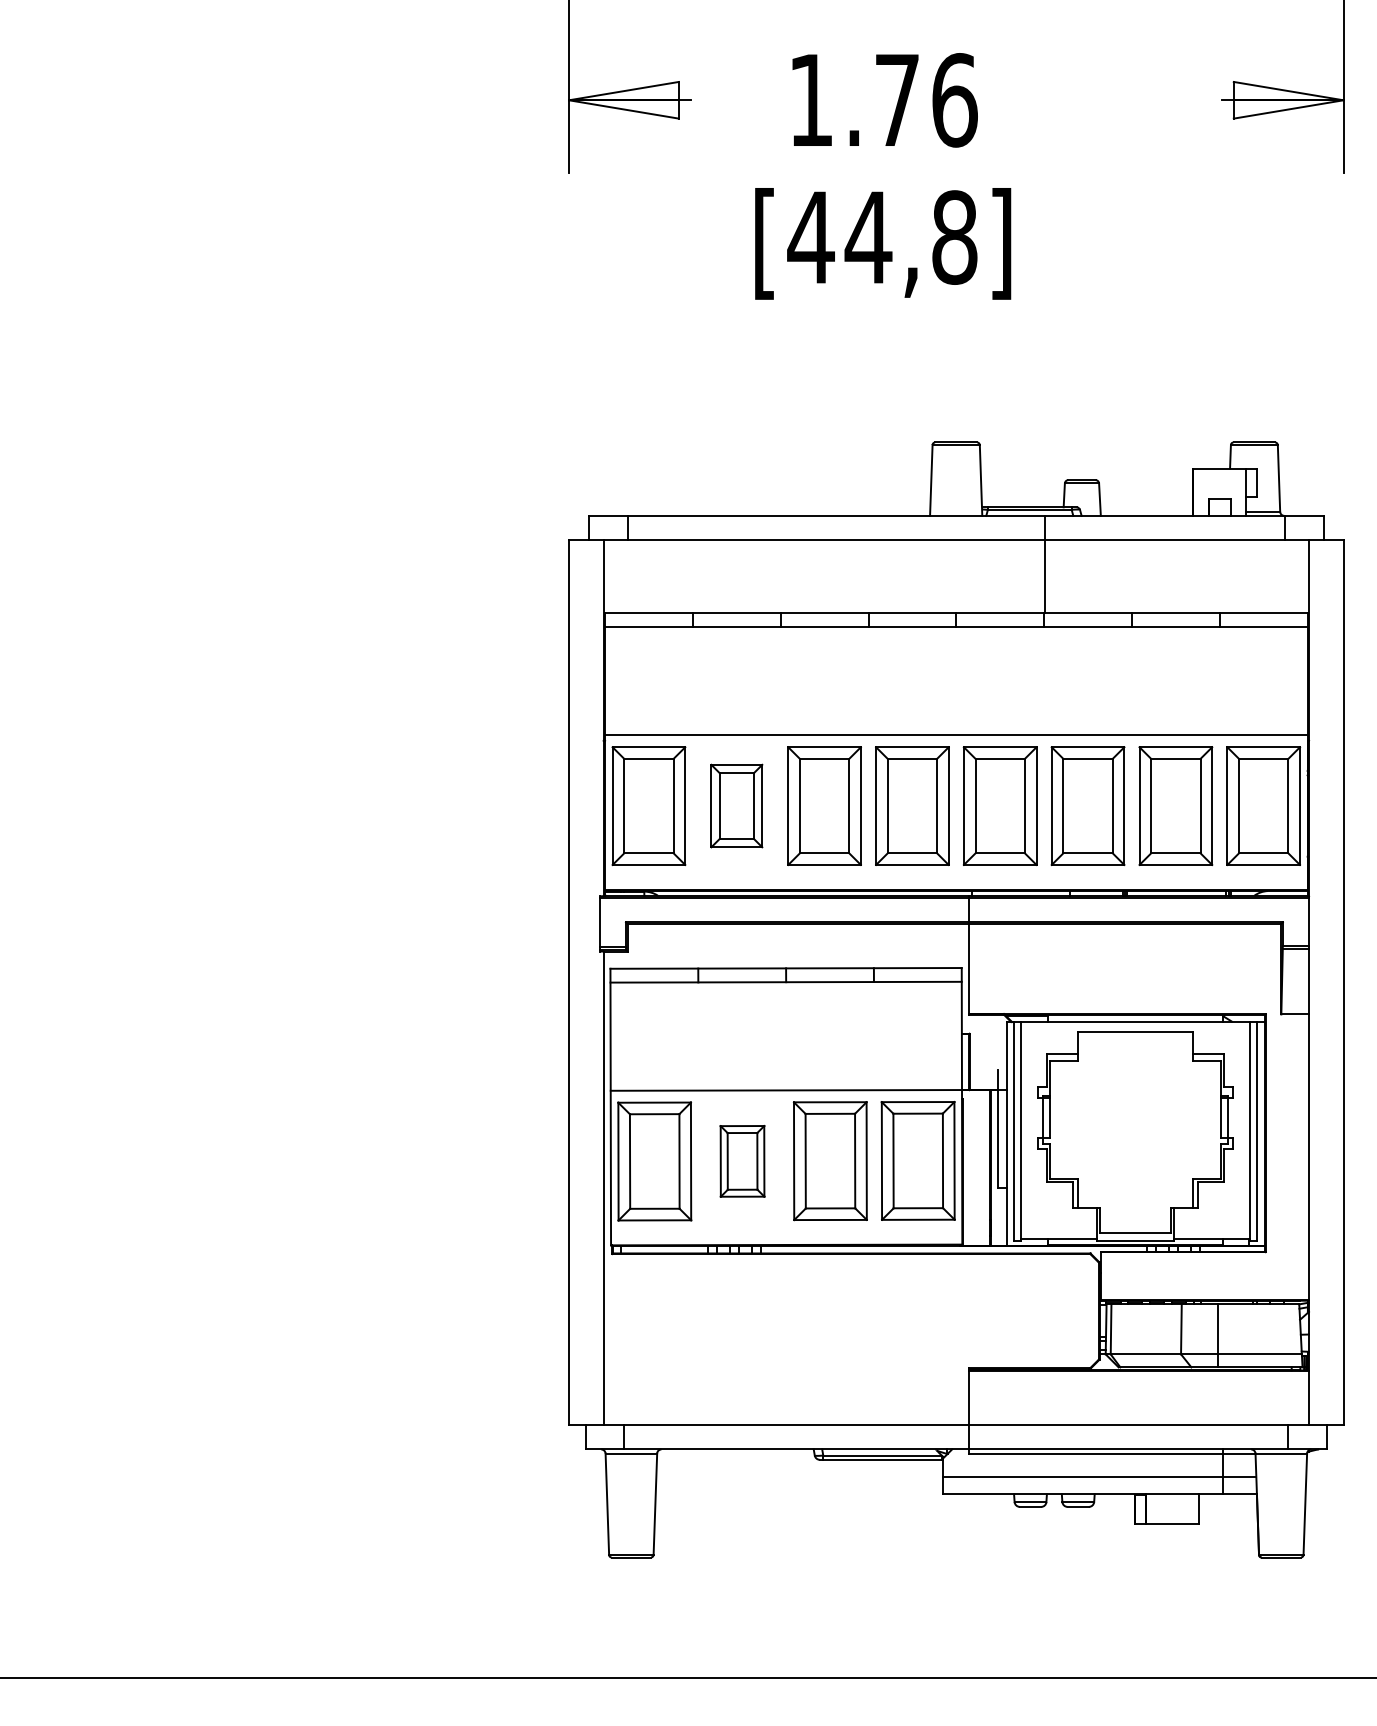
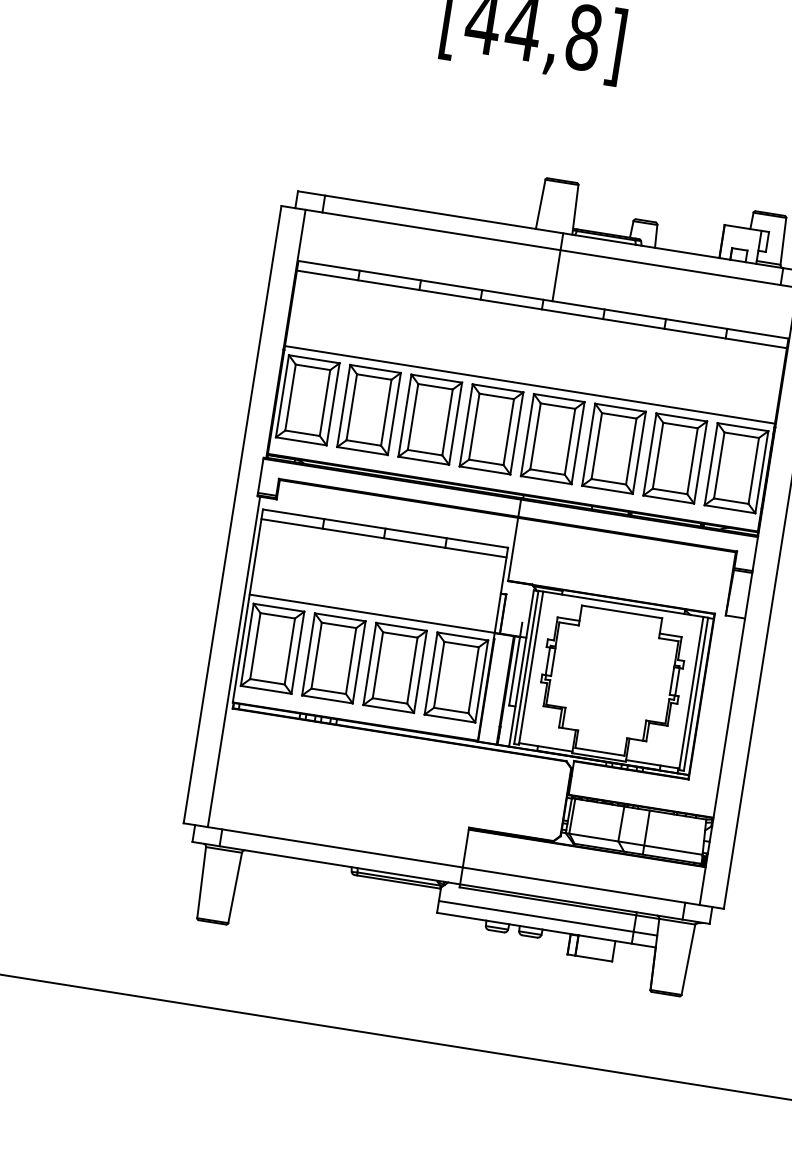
line: (1045, 564) -> (558, 267), moved
part: (736, 805) -> (368, 409), size x1.43
part: (742, 1161) -> (333, 658), size x1.67

